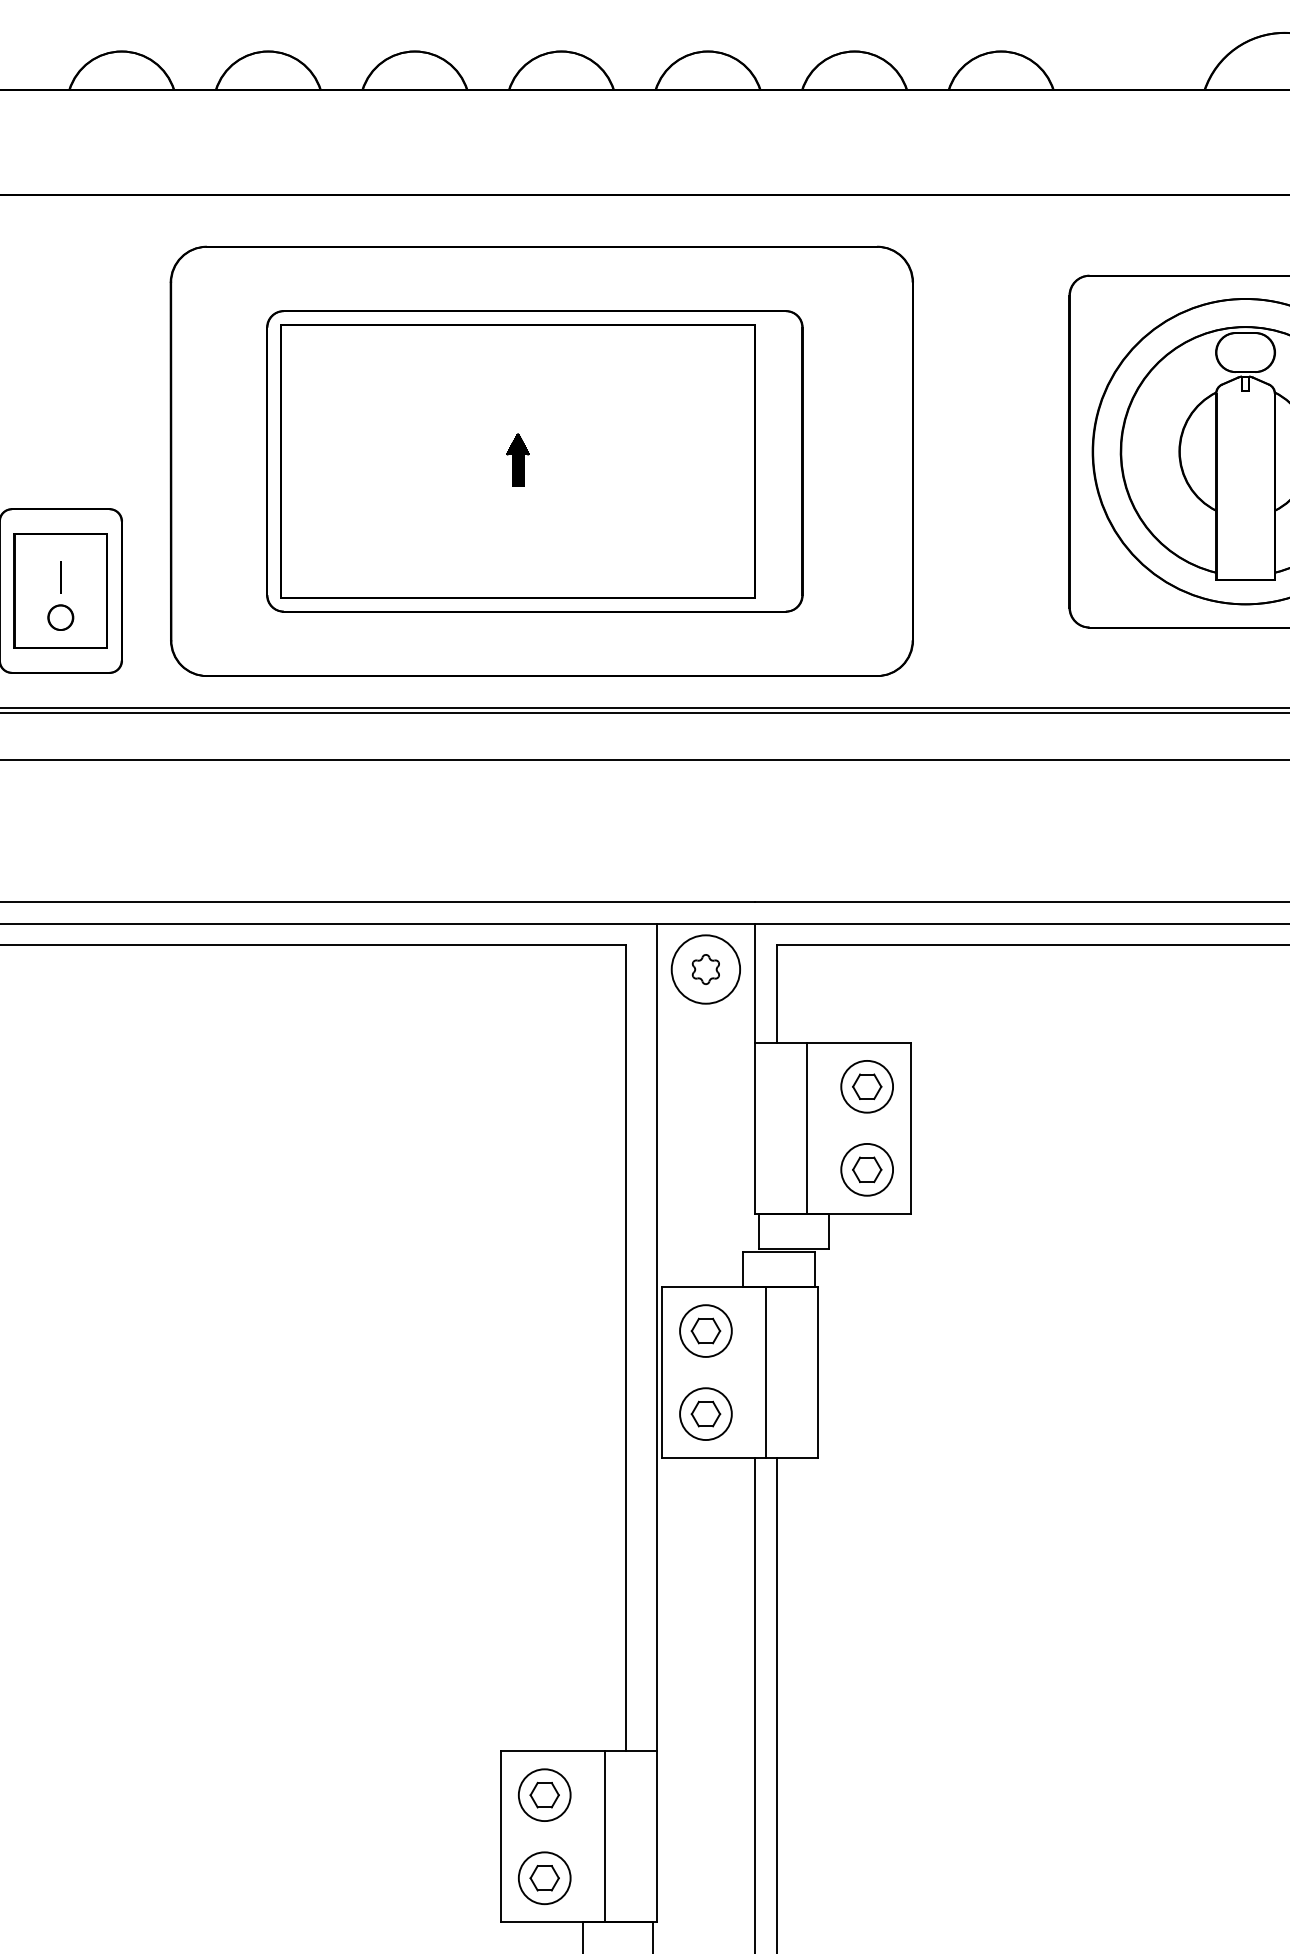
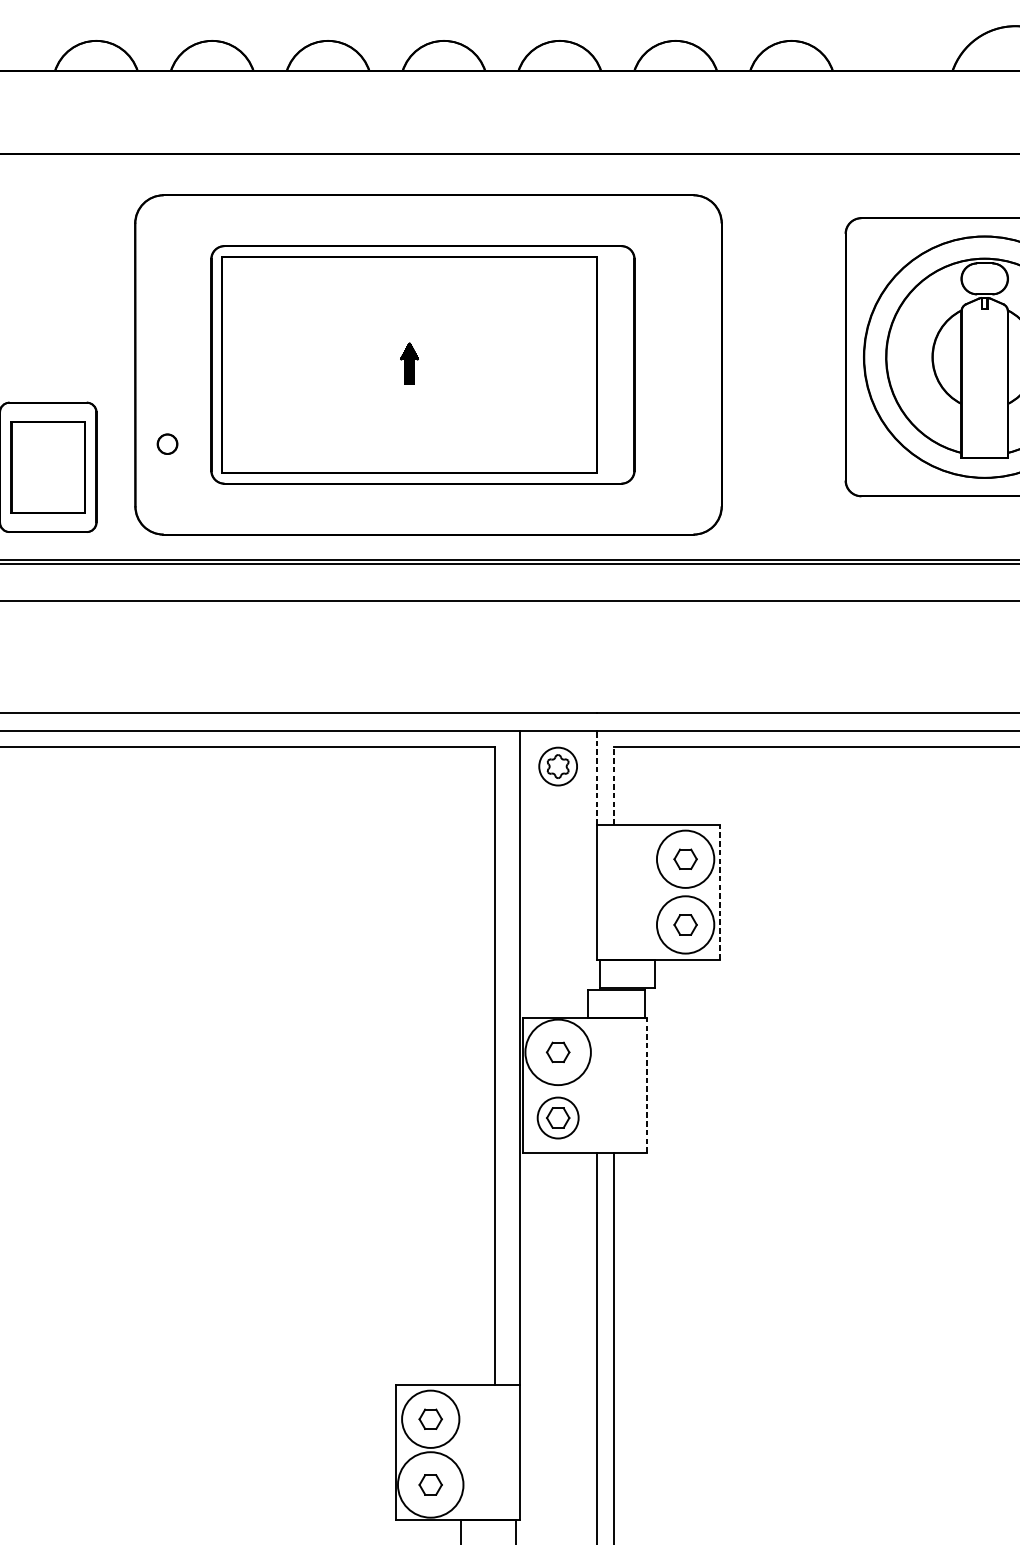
line: (60, 577) -> (47, 456), removed
part: (60, 617) -> (167, 444), moved
circle: (705, 969) -> (557, 766), size x0.7
line: (754, 983) -> (596, 777), solid -> dashed
line: (776, 993) -> (613, 785), solid -> dashed
circle: (867, 1086) -> (685, 859), size x1.4
line: (806, 1127) -> (637, 891), removed
line: (911, 1127) -> (720, 891), solid -> dashed
circle: (867, 1169) -> (685, 924), size x1.4
circle: (705, 1330) -> (557, 1051), size x1.6
line: (766, 1372) -> (606, 1085), removed
line: (818, 1372) -> (647, 1085), solid -> dashed
circle: (544, 1795) -> (430, 1419), size x1.4
line: (605, 1836) -> (478, 1451), removed
circle: (544, 1878) -> (430, 1485), size x1.6

